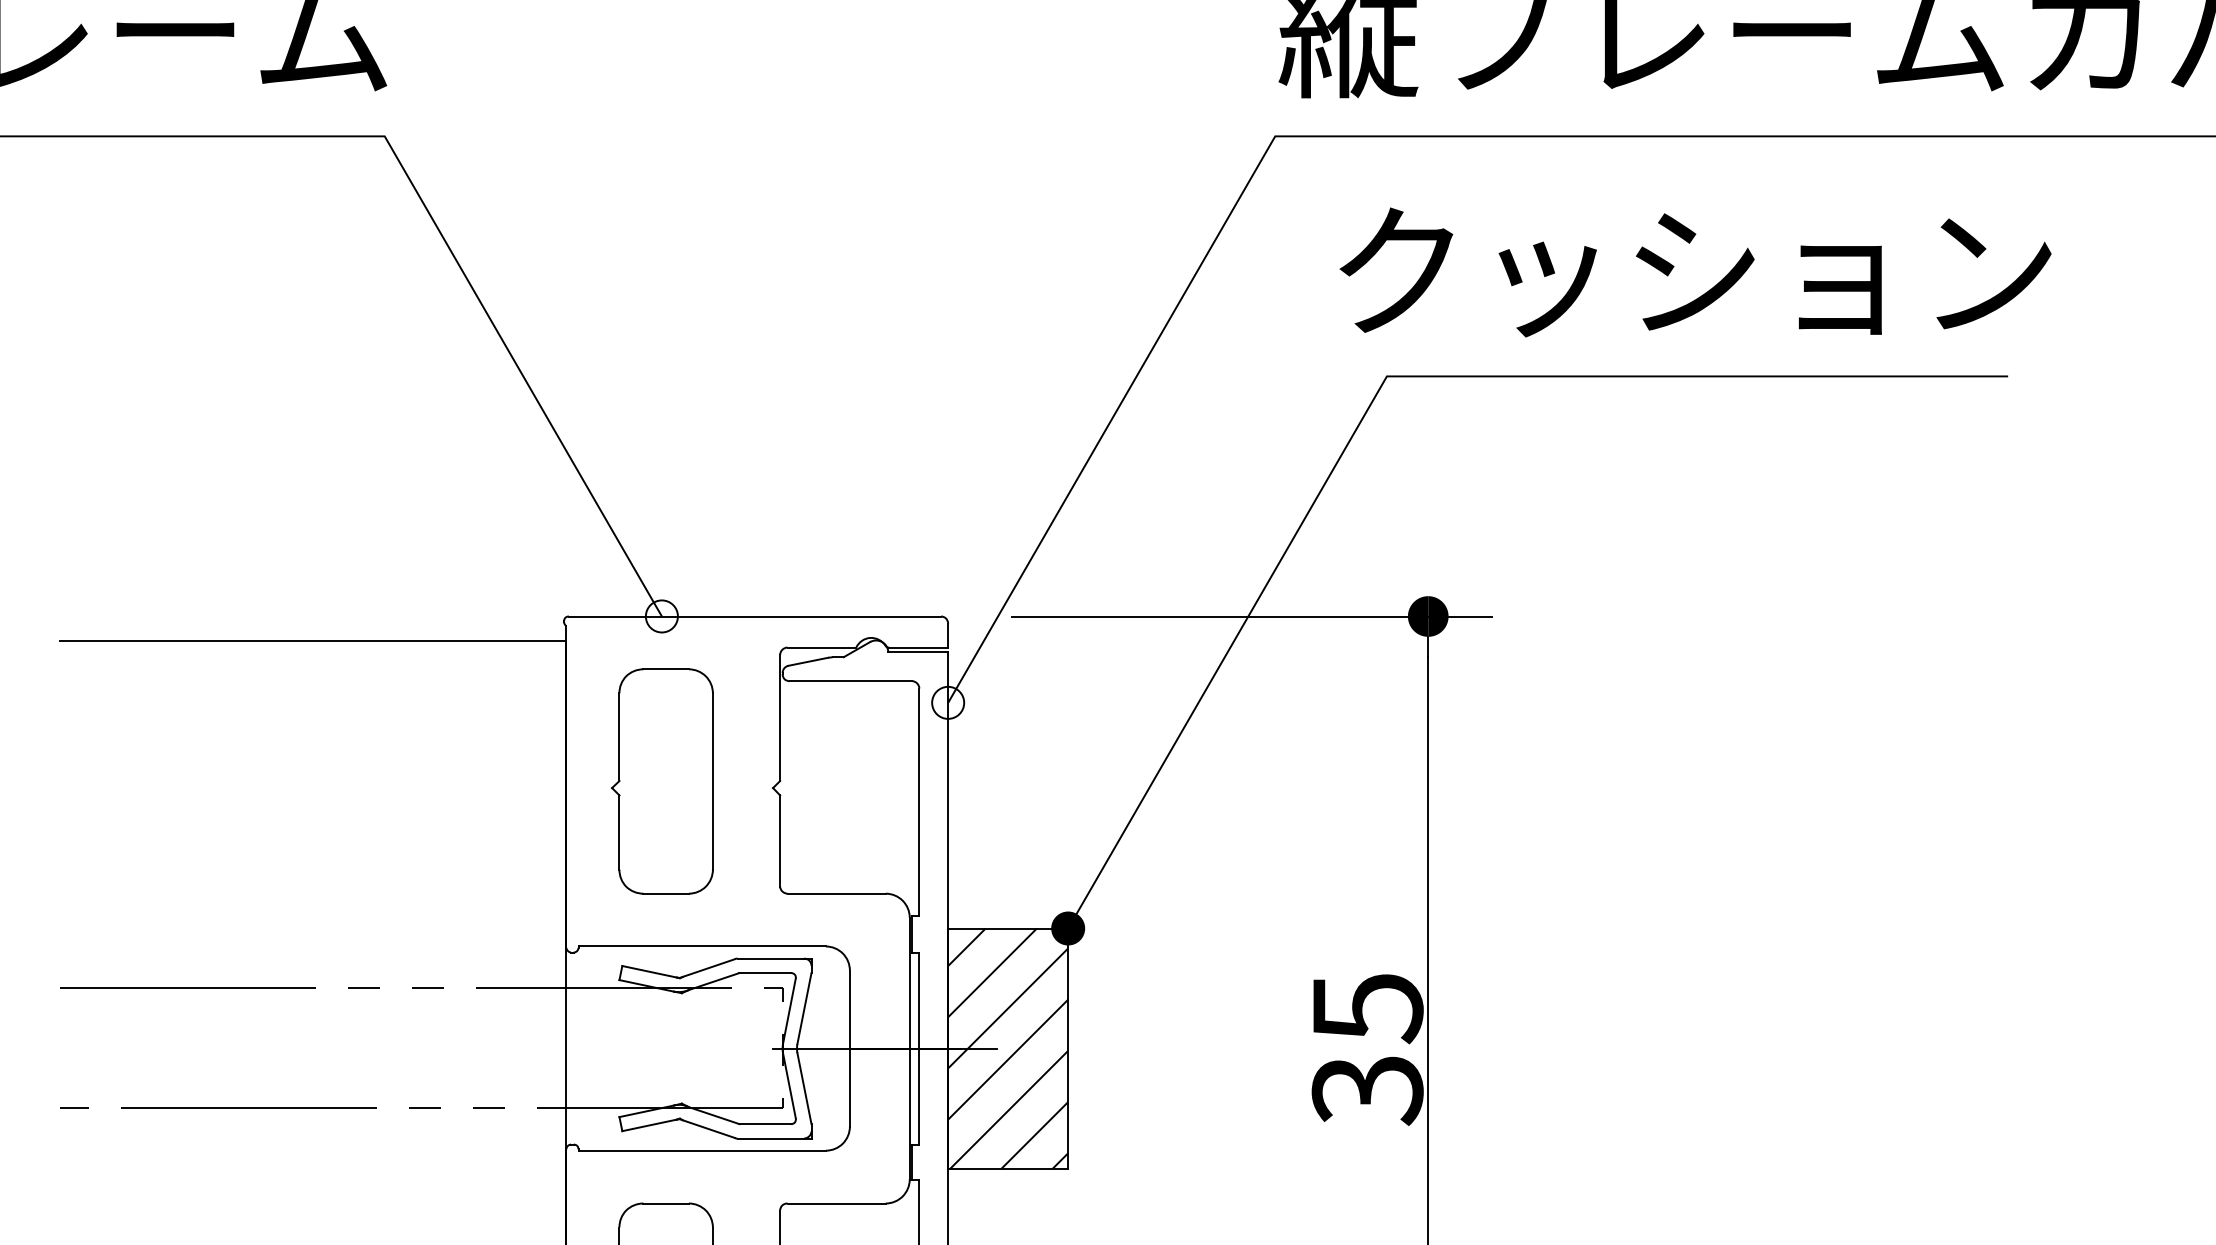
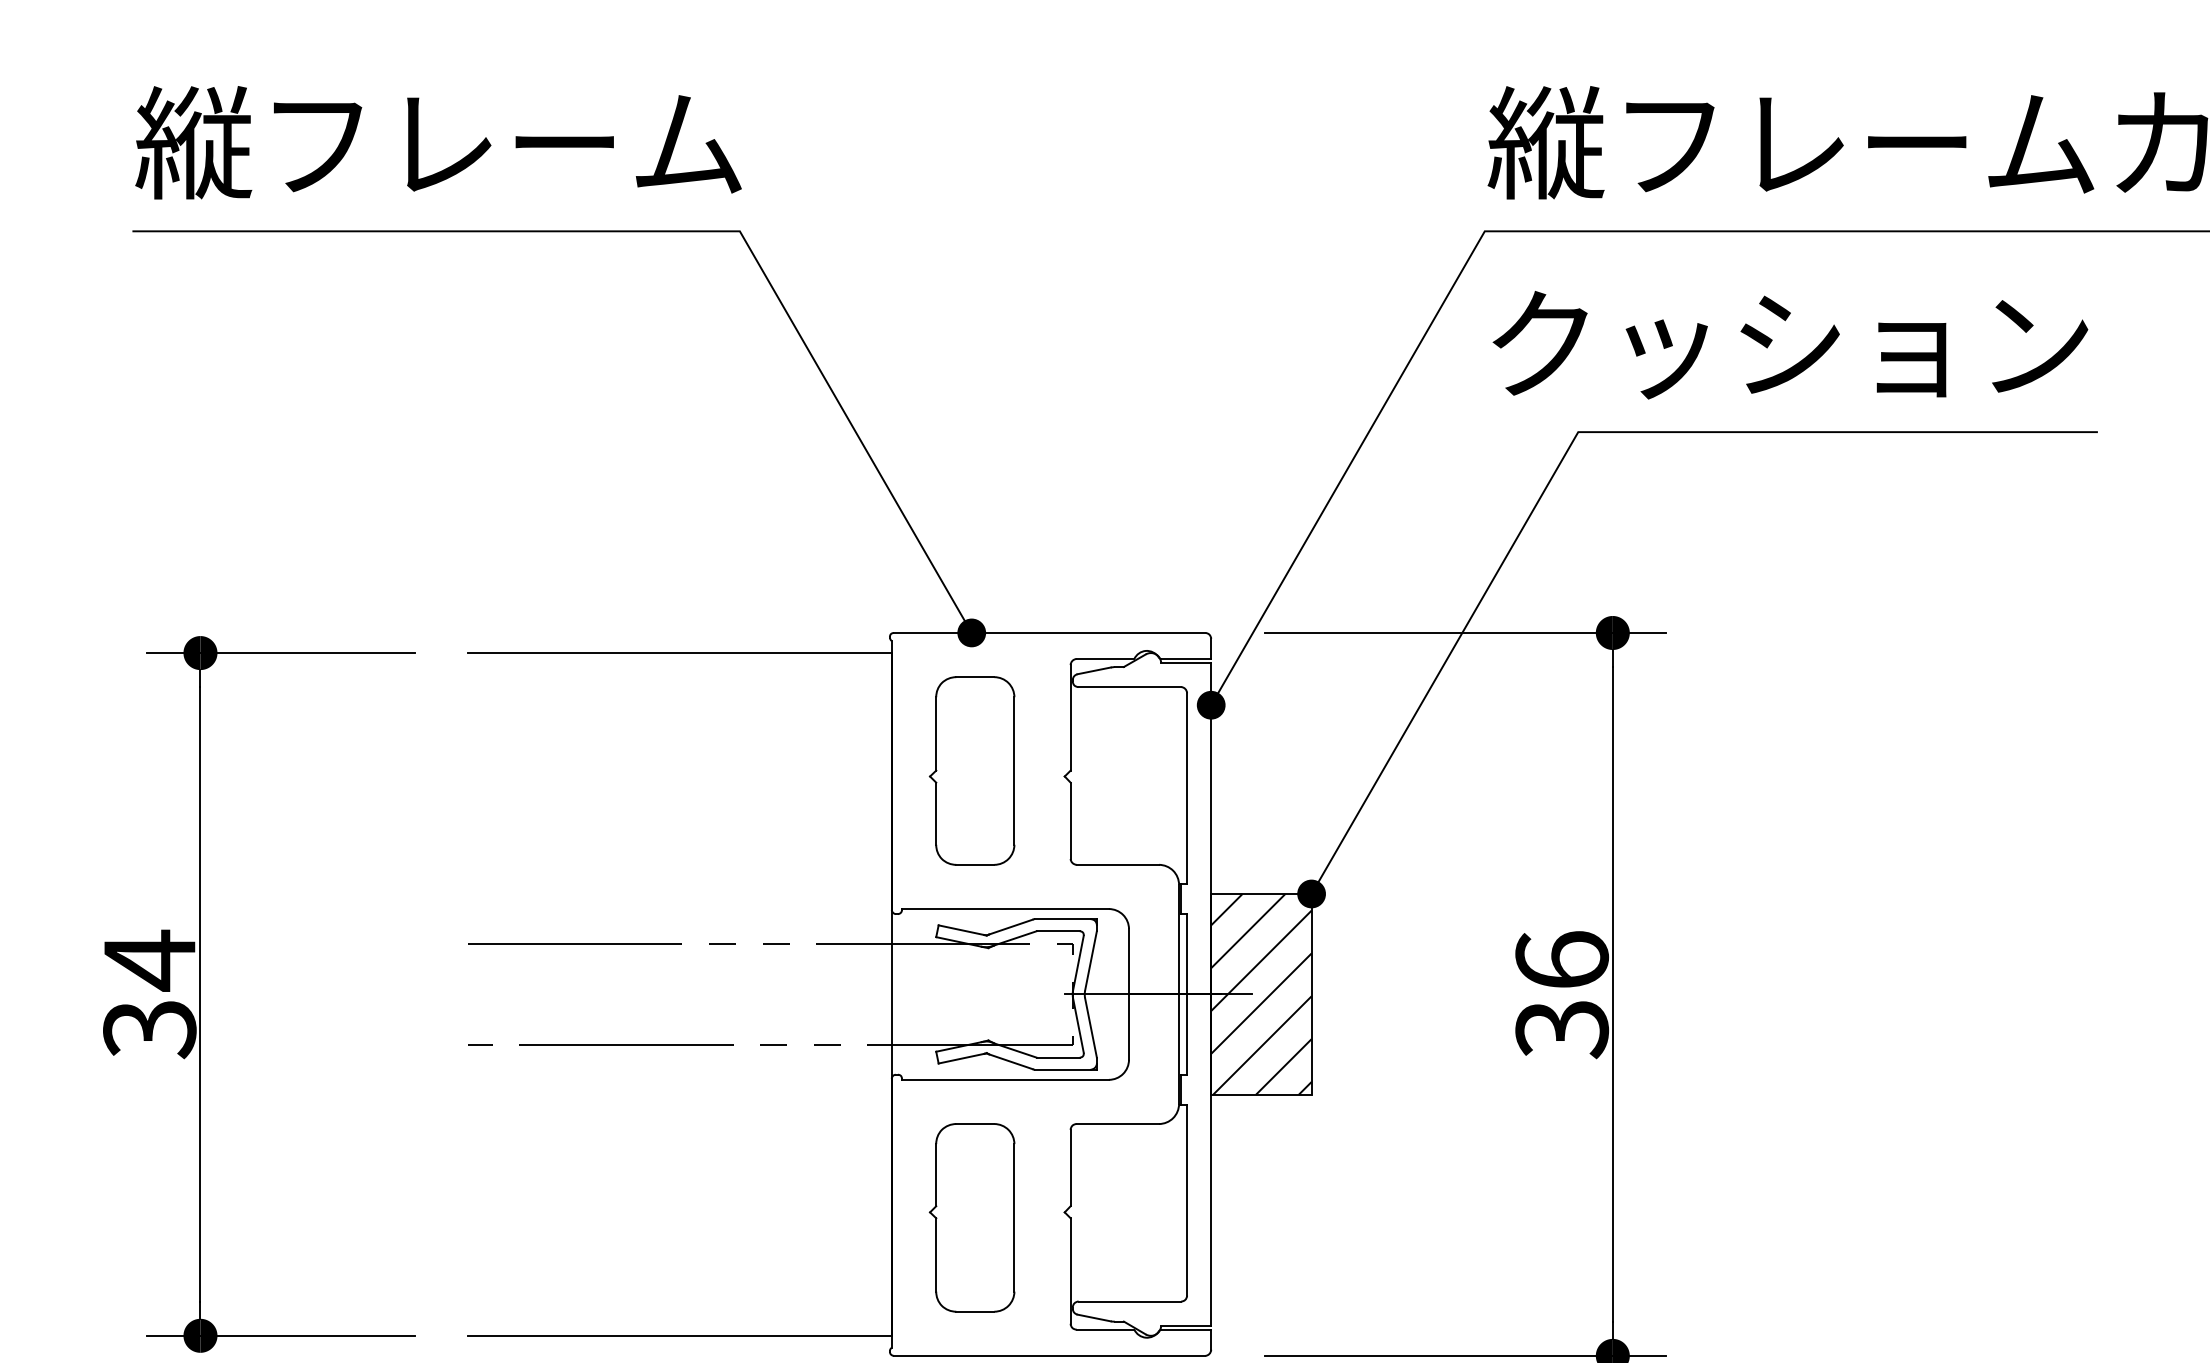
text: (1695, 272) -> (1790, 345), moved
fill: (661, 615) -> (971, 632), added
fill: (947, 701) -> (1210, 704), added
text: (1368, 1008) -> (1562, 960), 35 -> 36

